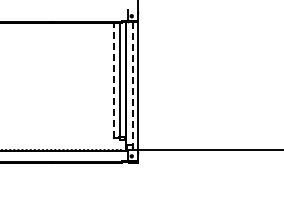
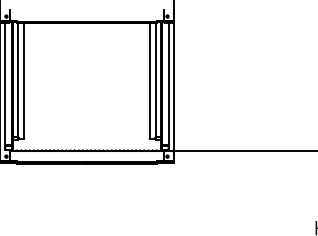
line: (113, 80) -> (149, 80), dashed -> solid
line: (132, 84) -> (168, 84), dashed -> solid

